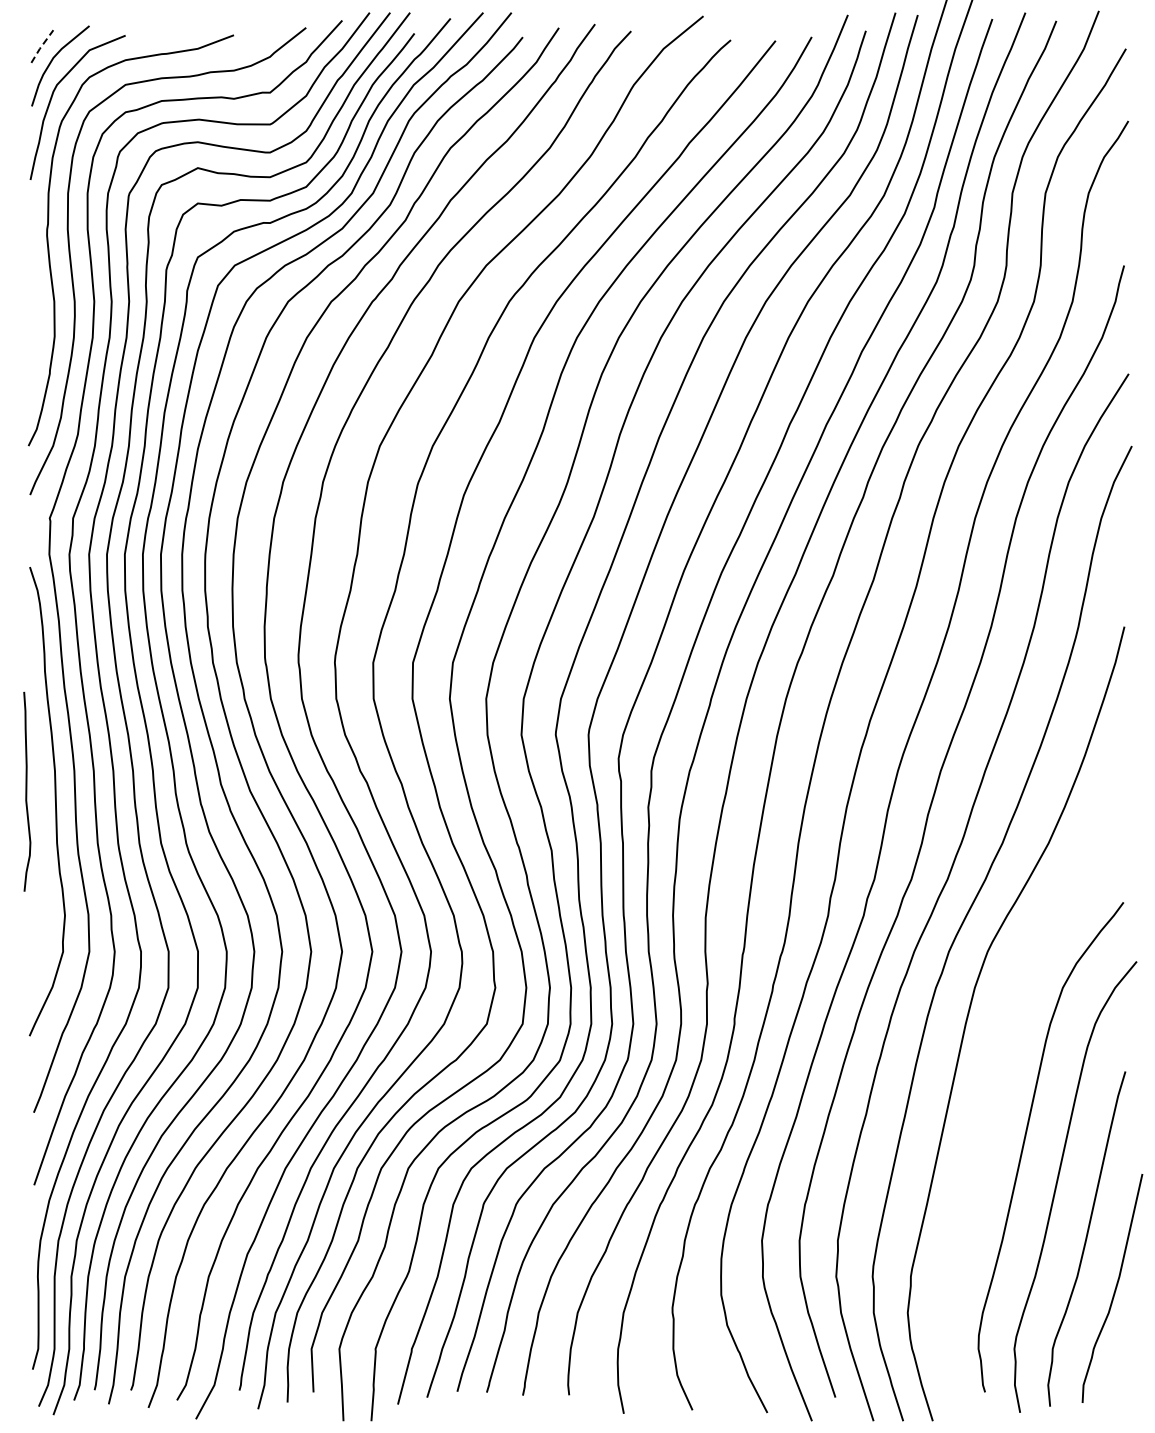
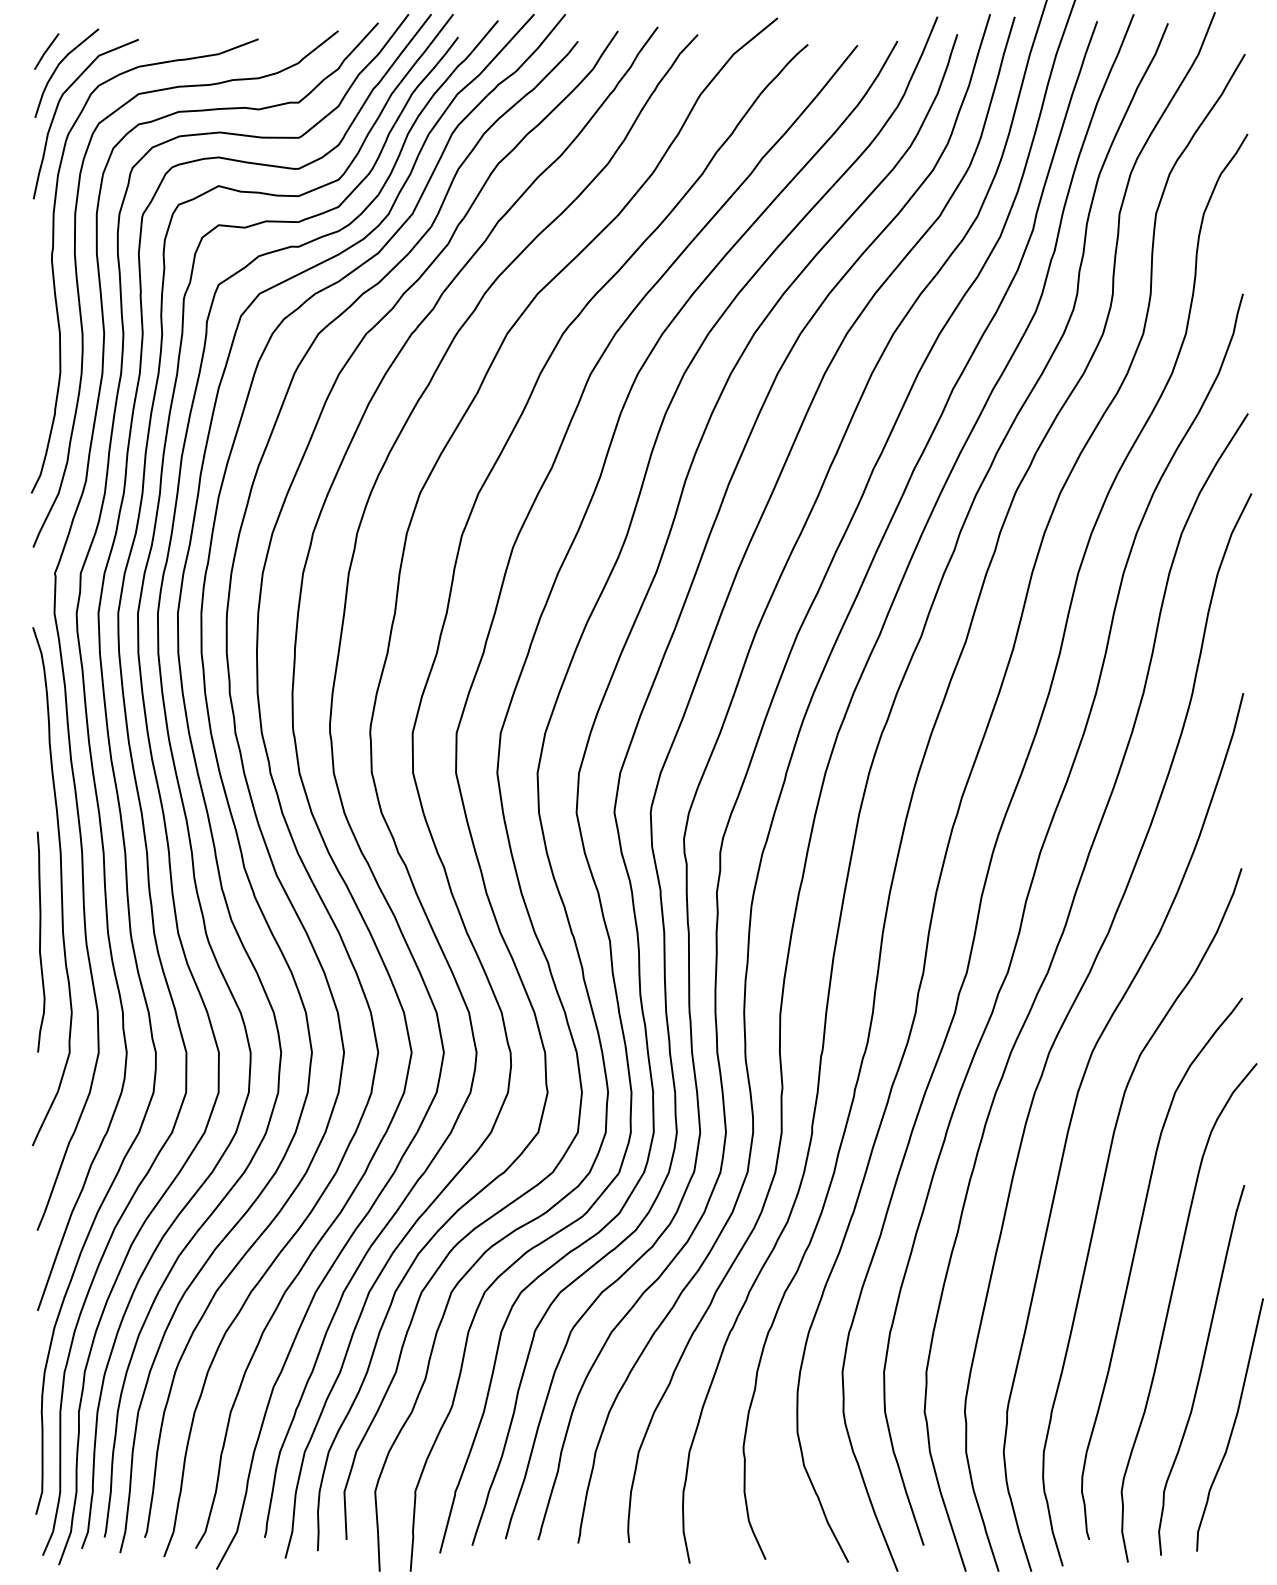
line: (41, 46) -> (45, 51), dashed -> solid
curve: (27, 791) -> (41, 941), moved
curve: (994, 1090) -> (1099, 1206), added

